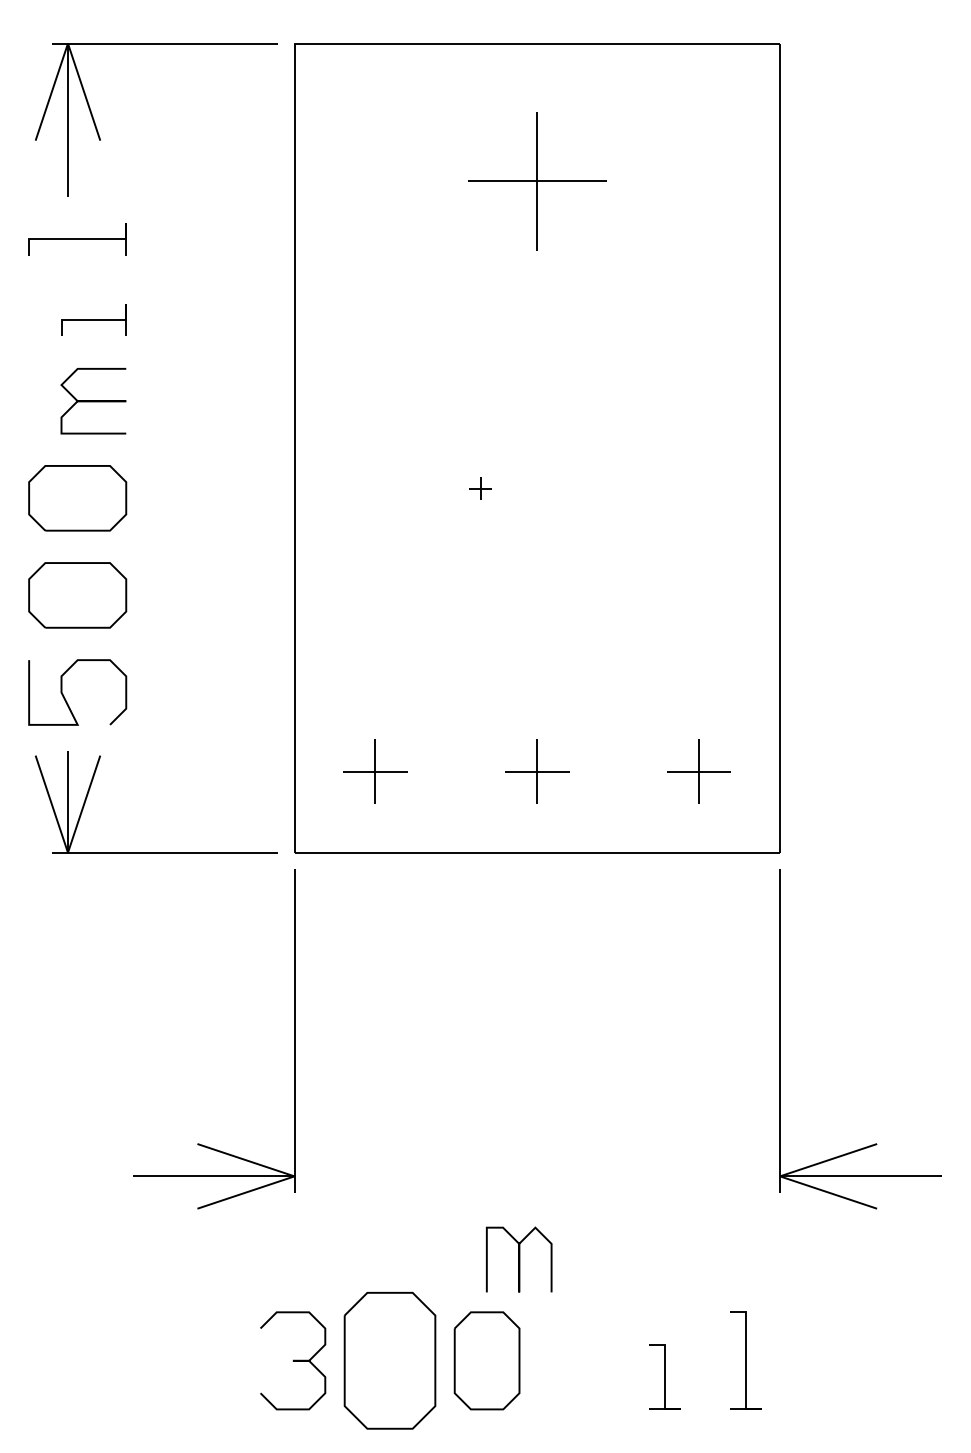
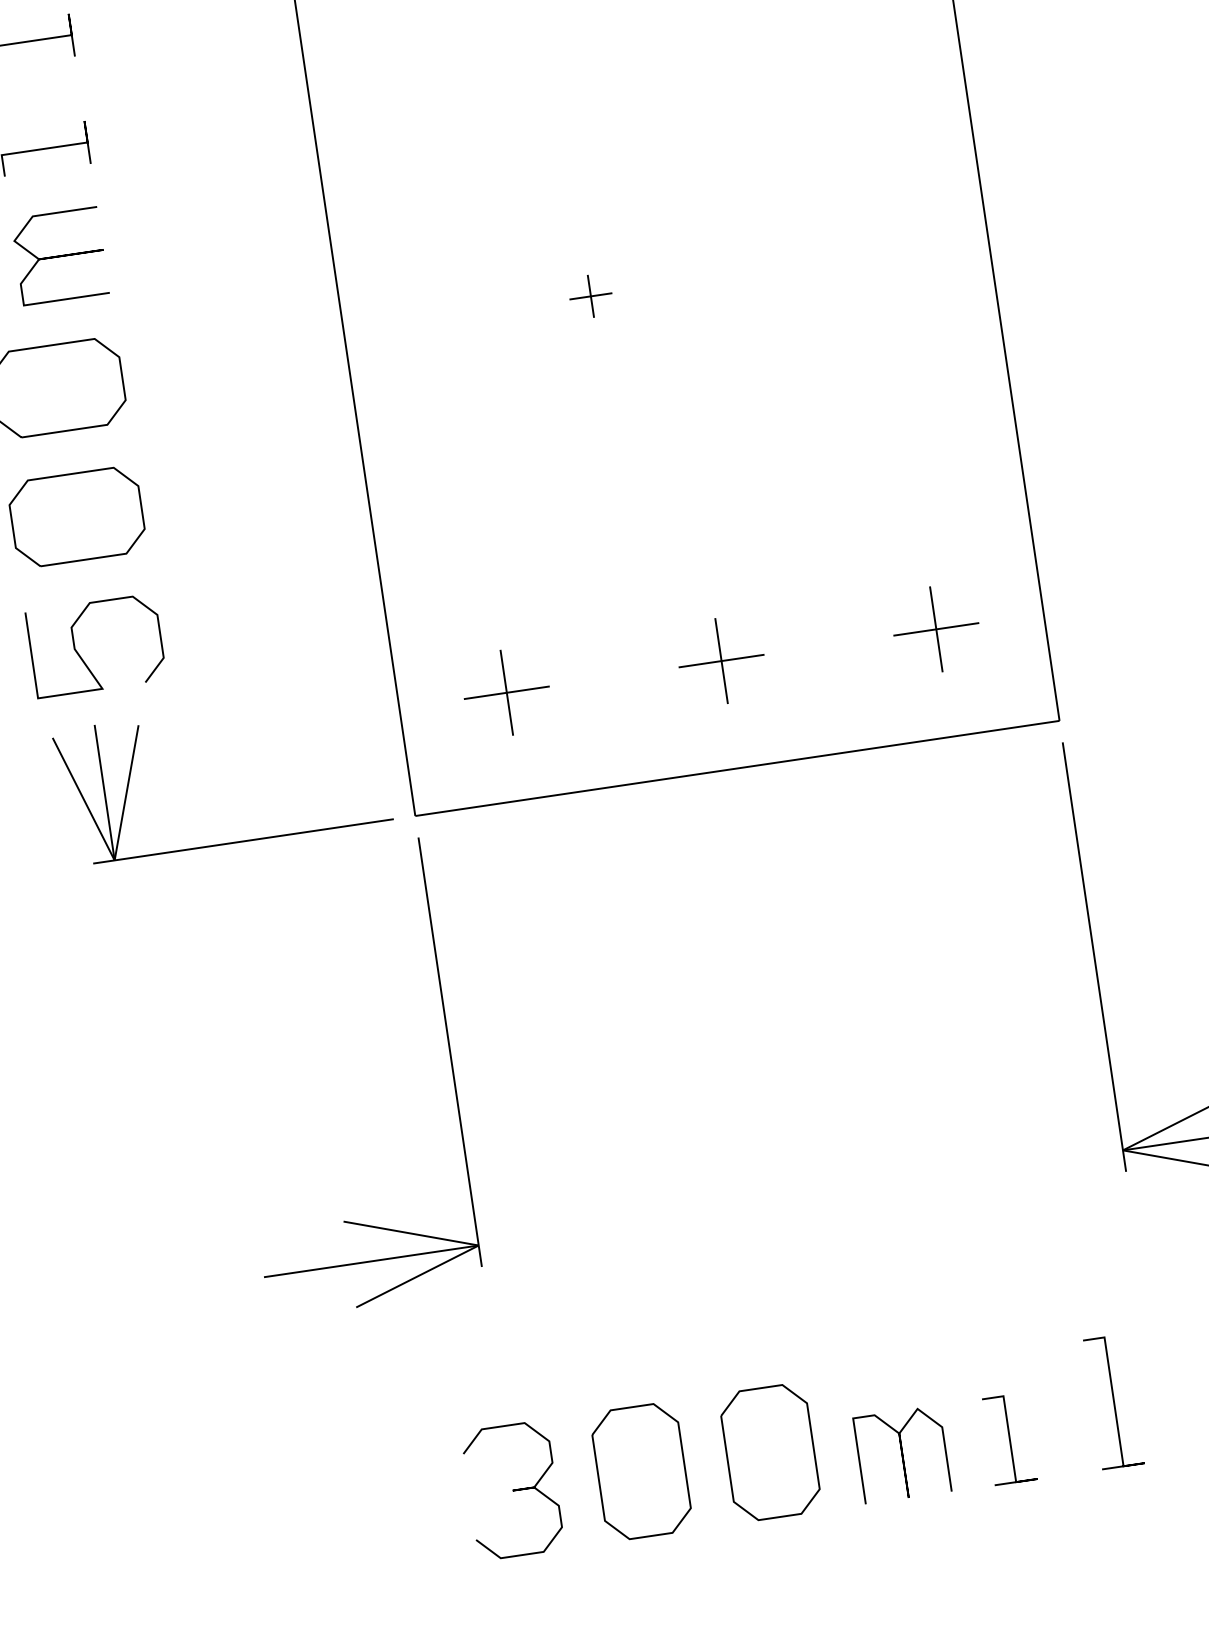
part: (480, 488) -> (590, 296), size x1.43
curve: (519, 1259) -> (902, 1454), moved
part: (389, 1360) -> (640, 1471), size x0.71

